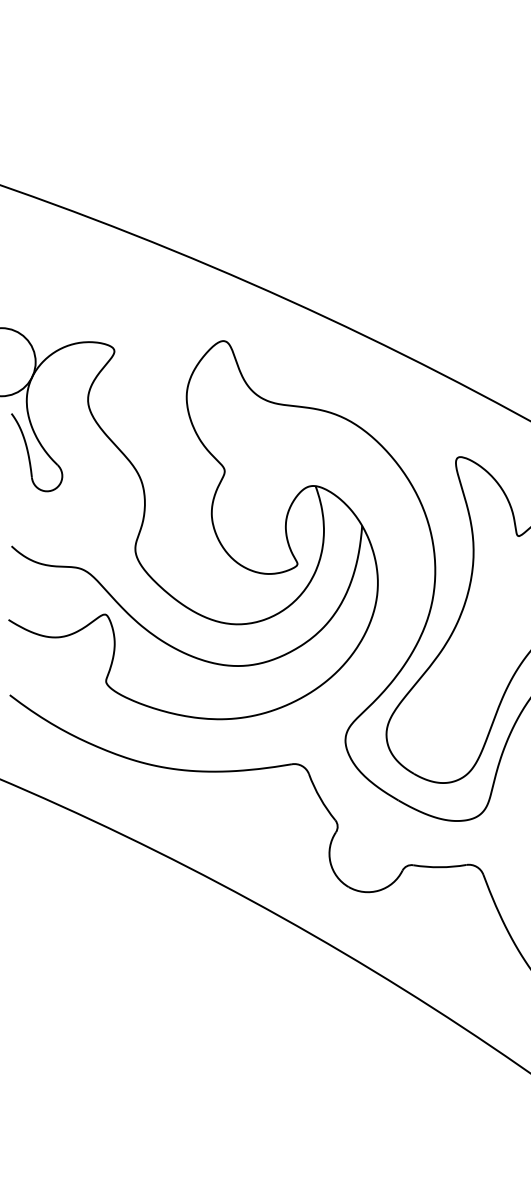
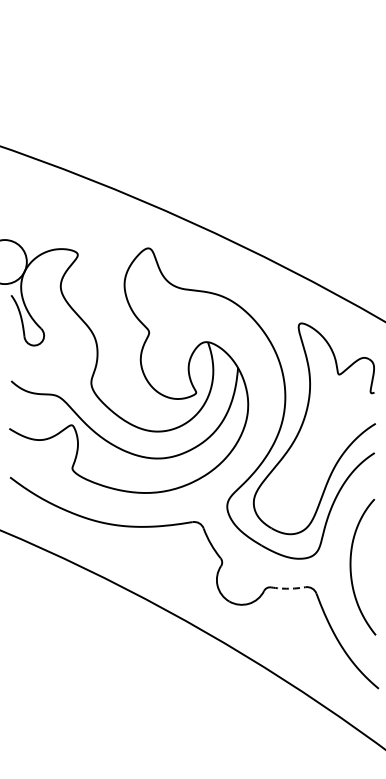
arc: (440, 866) -> (288, 588), solid -> dashed

